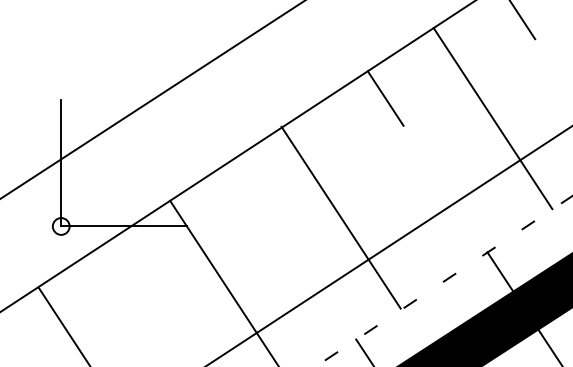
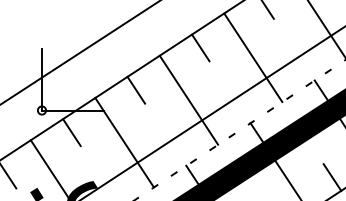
line: (254, 183) -> (136, 89), added
line: (340, 216) -> (188, 99), moved
line: (121, 271) -> (71, 132), added

